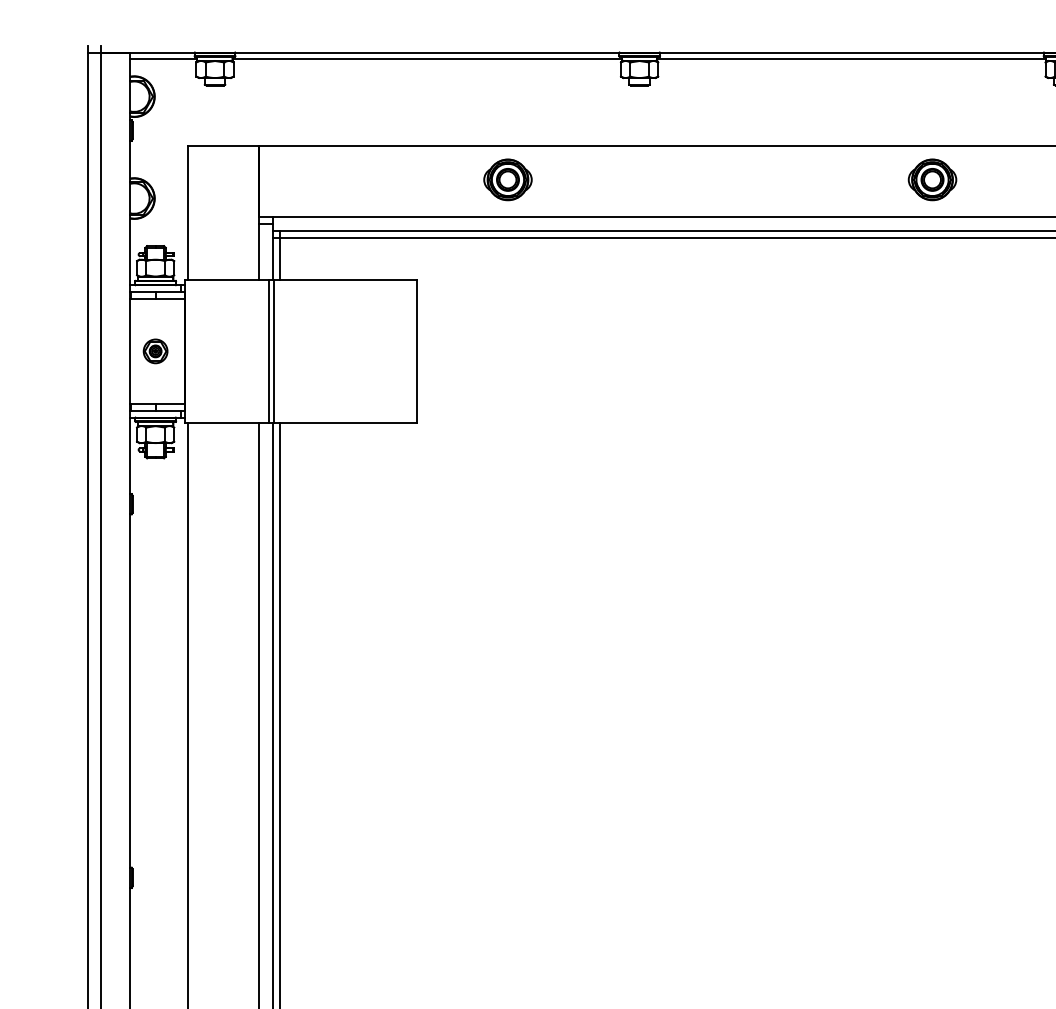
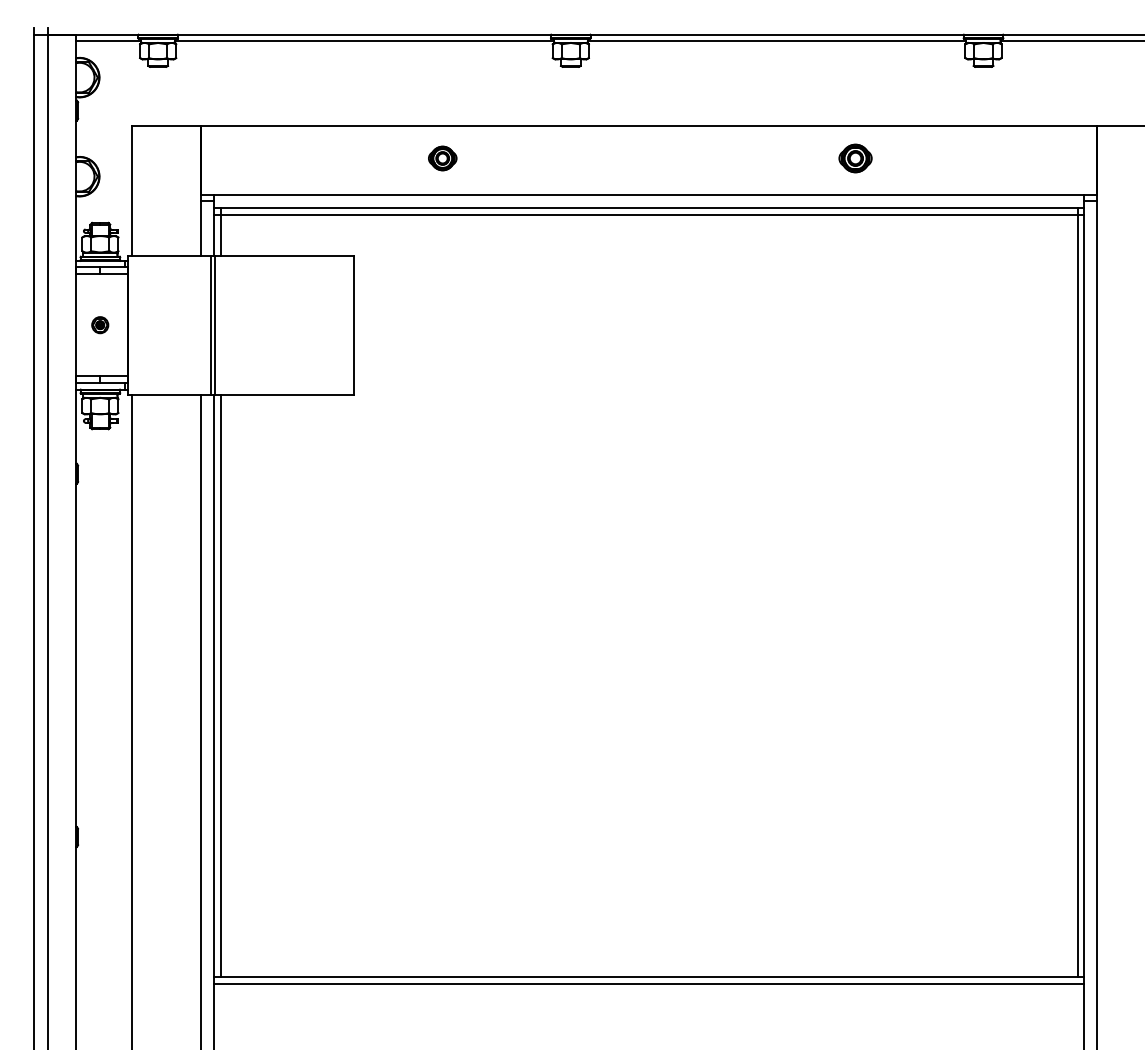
part: (507, 179) -> (442, 158), size x0.6
part: (932, 179) -> (855, 158), size x0.7
part: (154, 350) -> (99, 324), size x0.7

